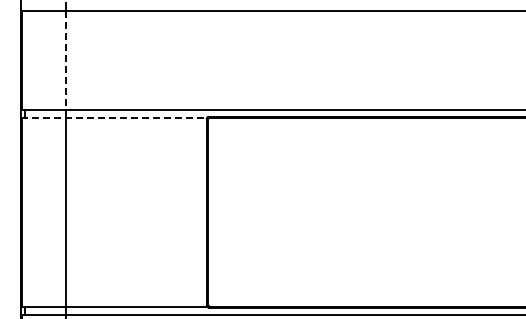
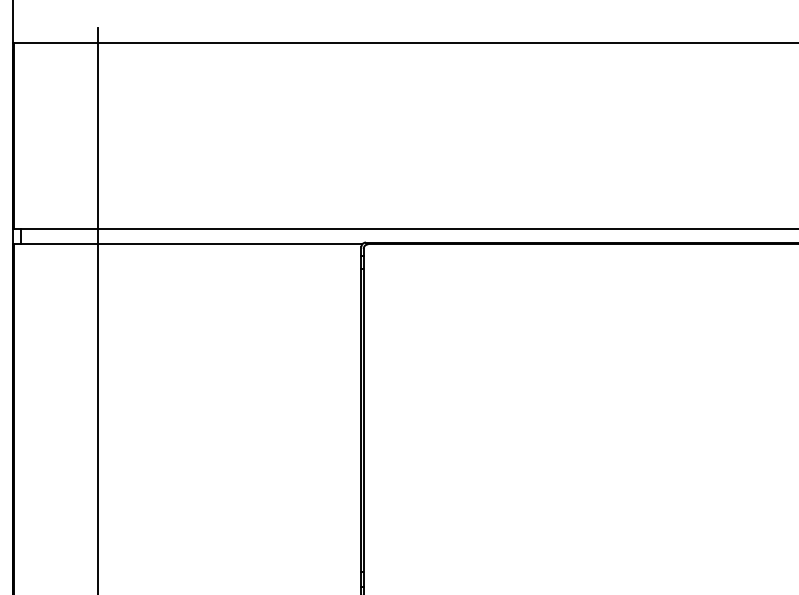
line: (66, 60) -> (98, 136), dashed -> solid
line: (114, 117) -> (188, 243), dashed -> solid

